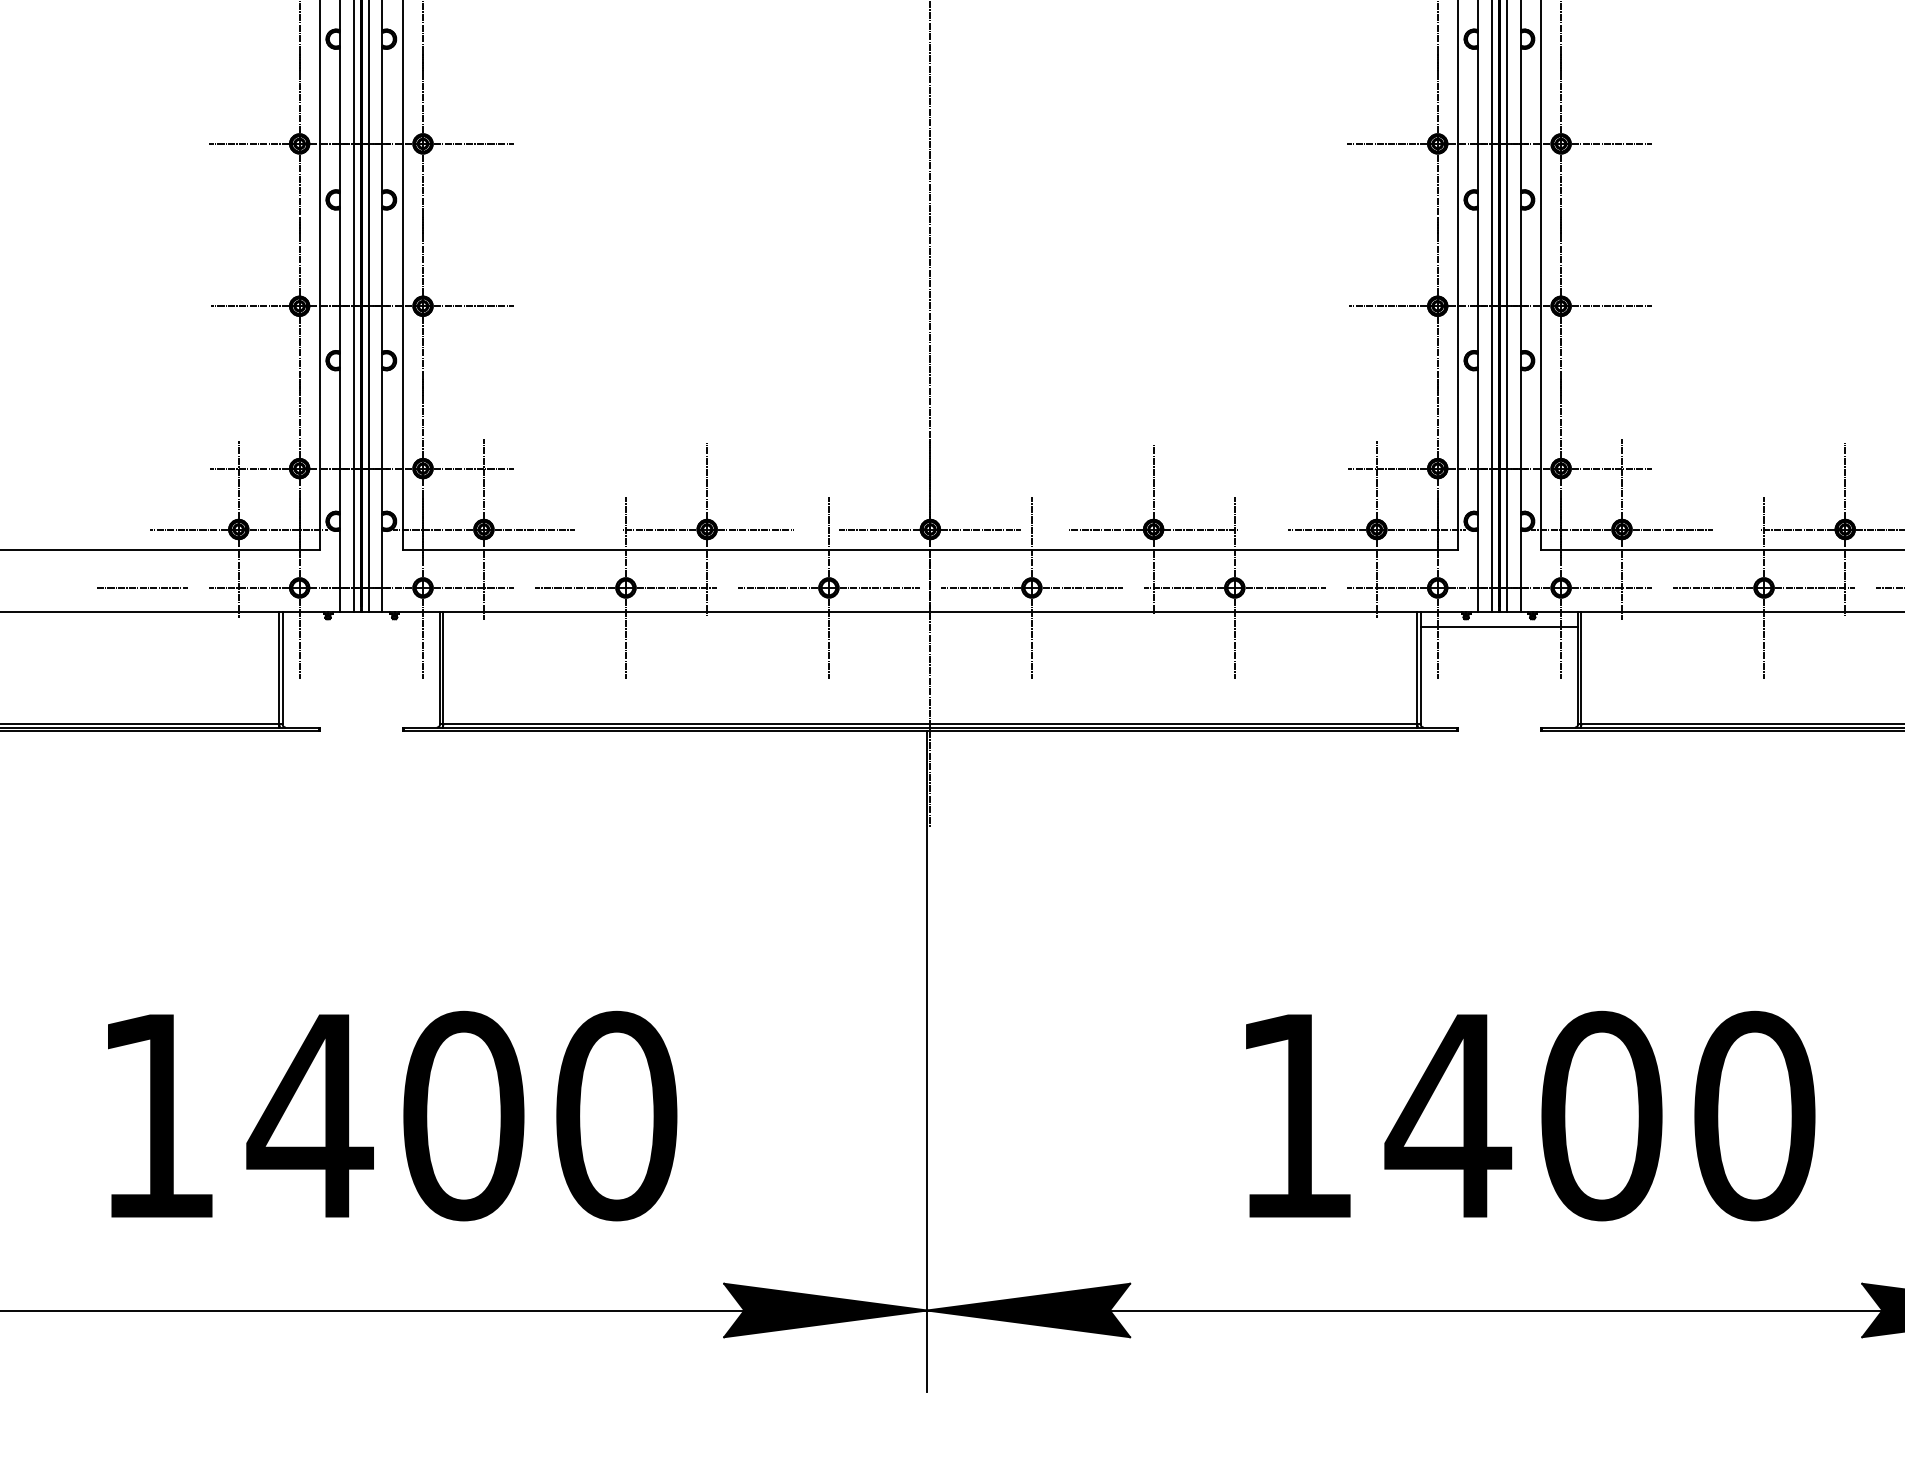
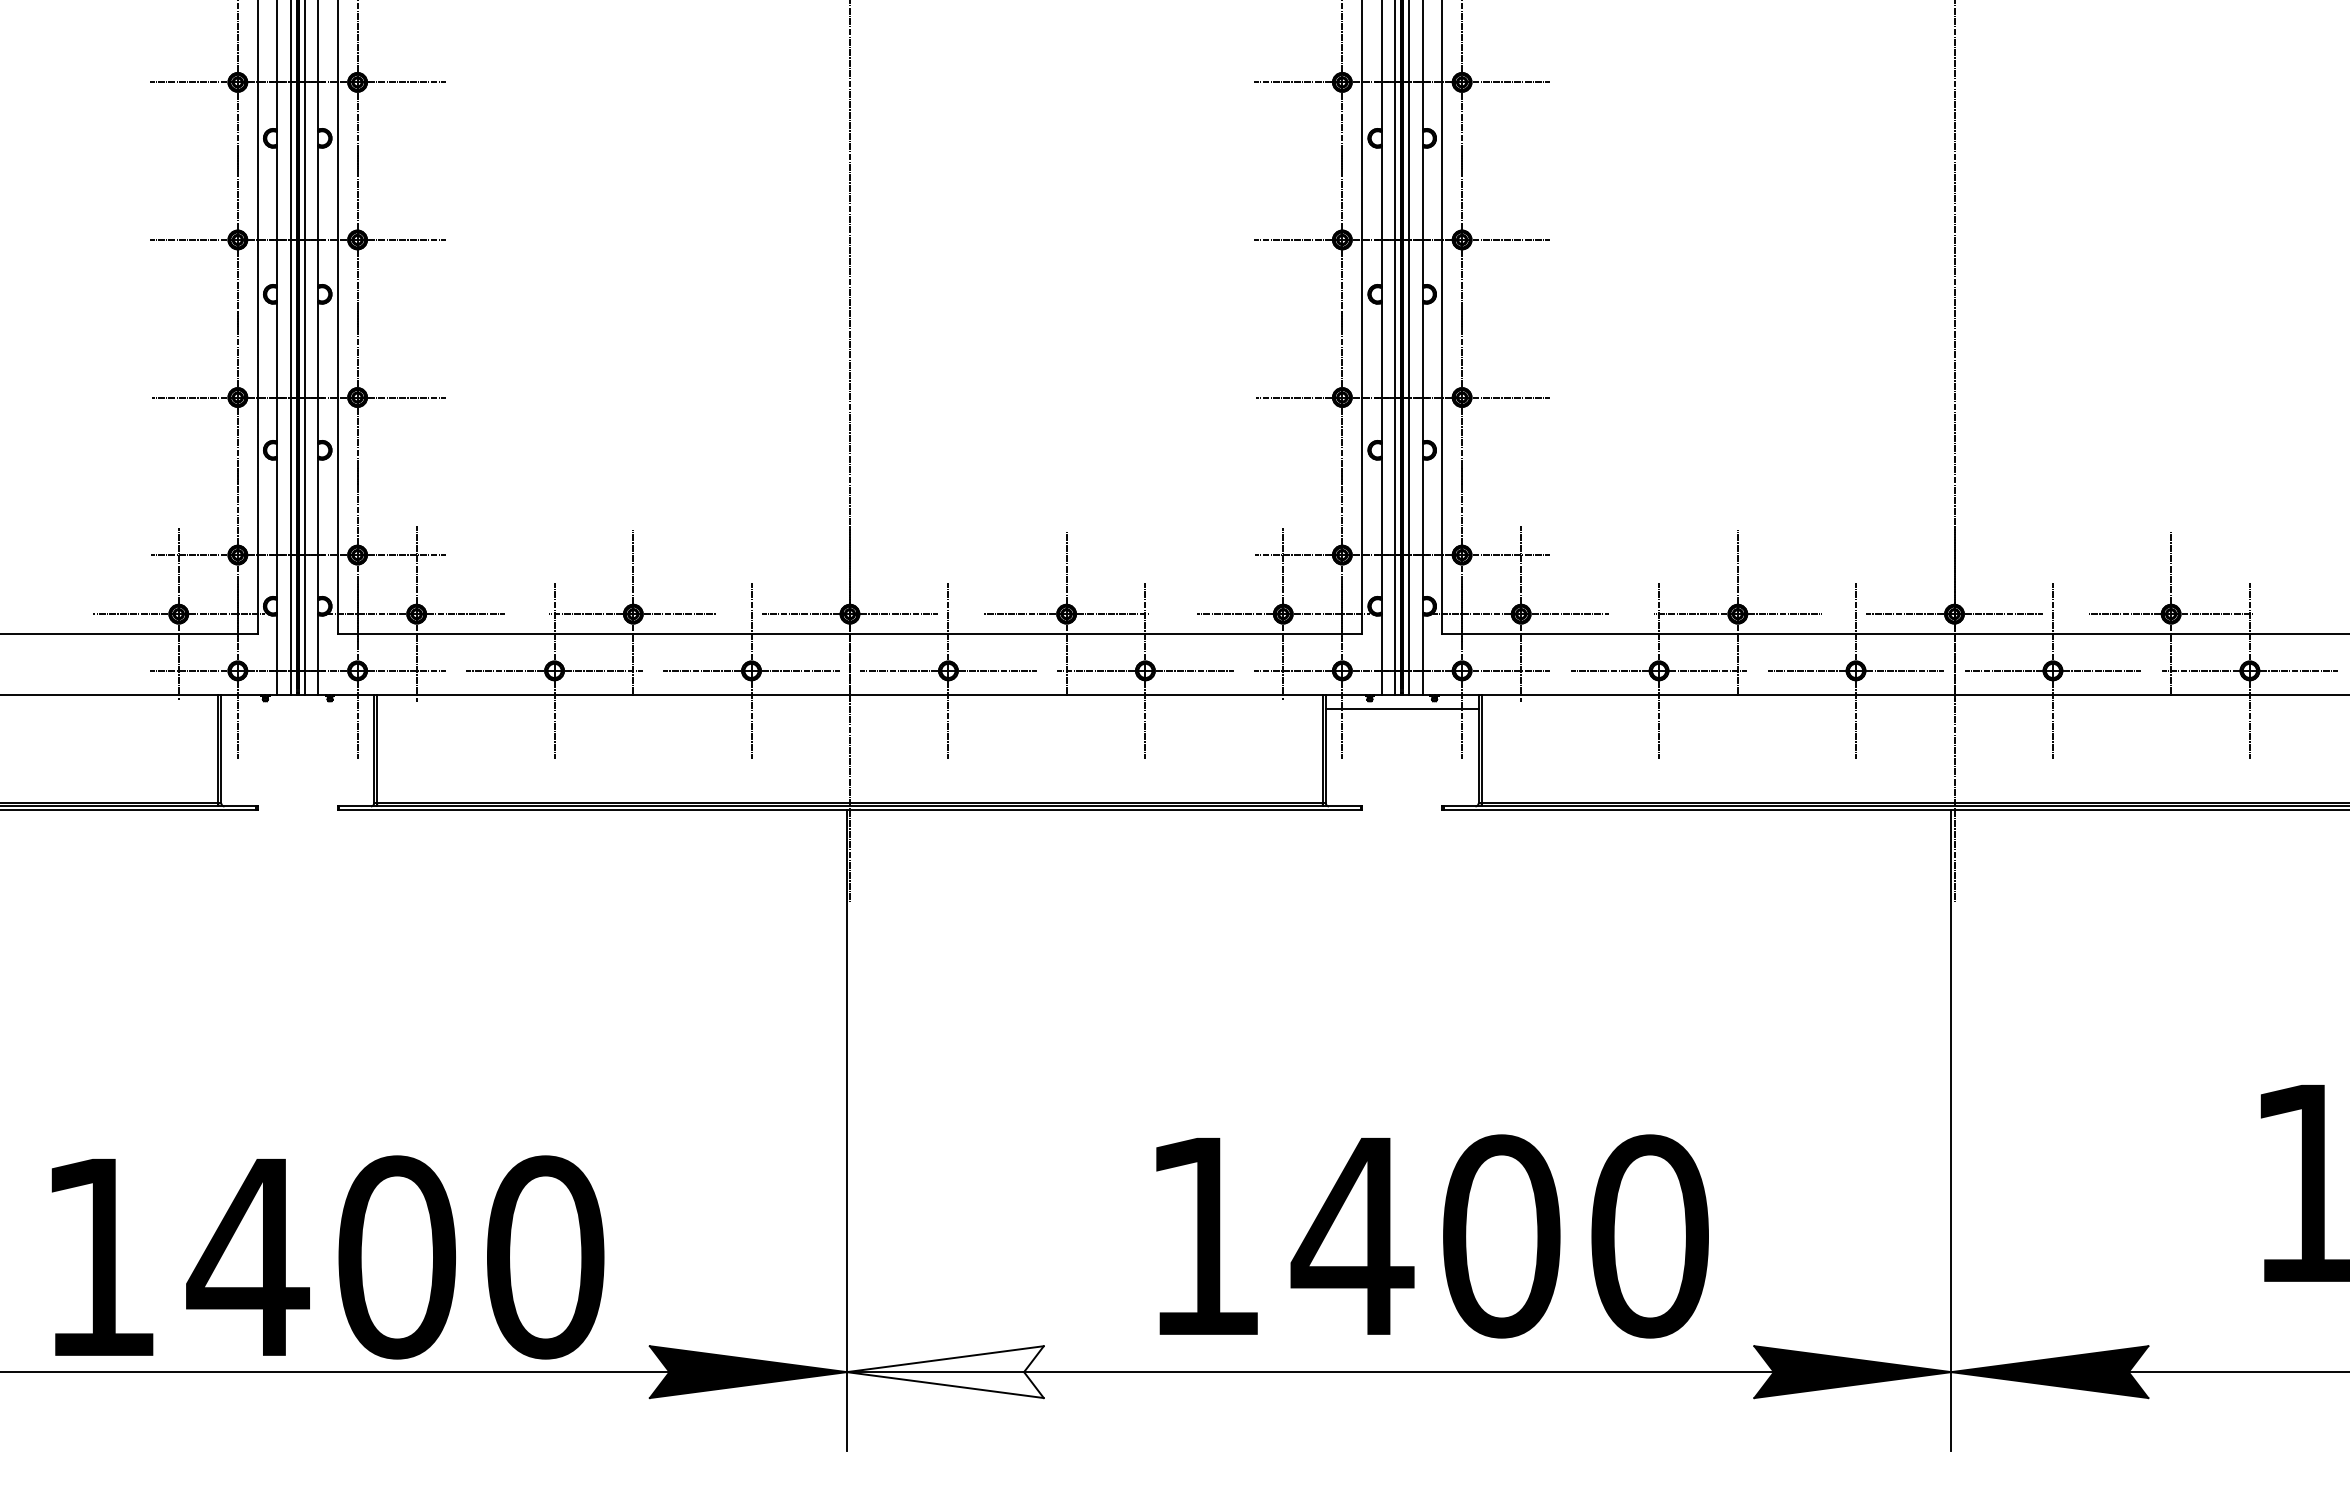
line: (141, 587) -> (84, 670), removed
text: (392, 1116) -> (327, 1257), moved
text: (1530, 1116) -> (1432, 1236), moved
fill: (1027, 1310) -> (944, 1372), removed

